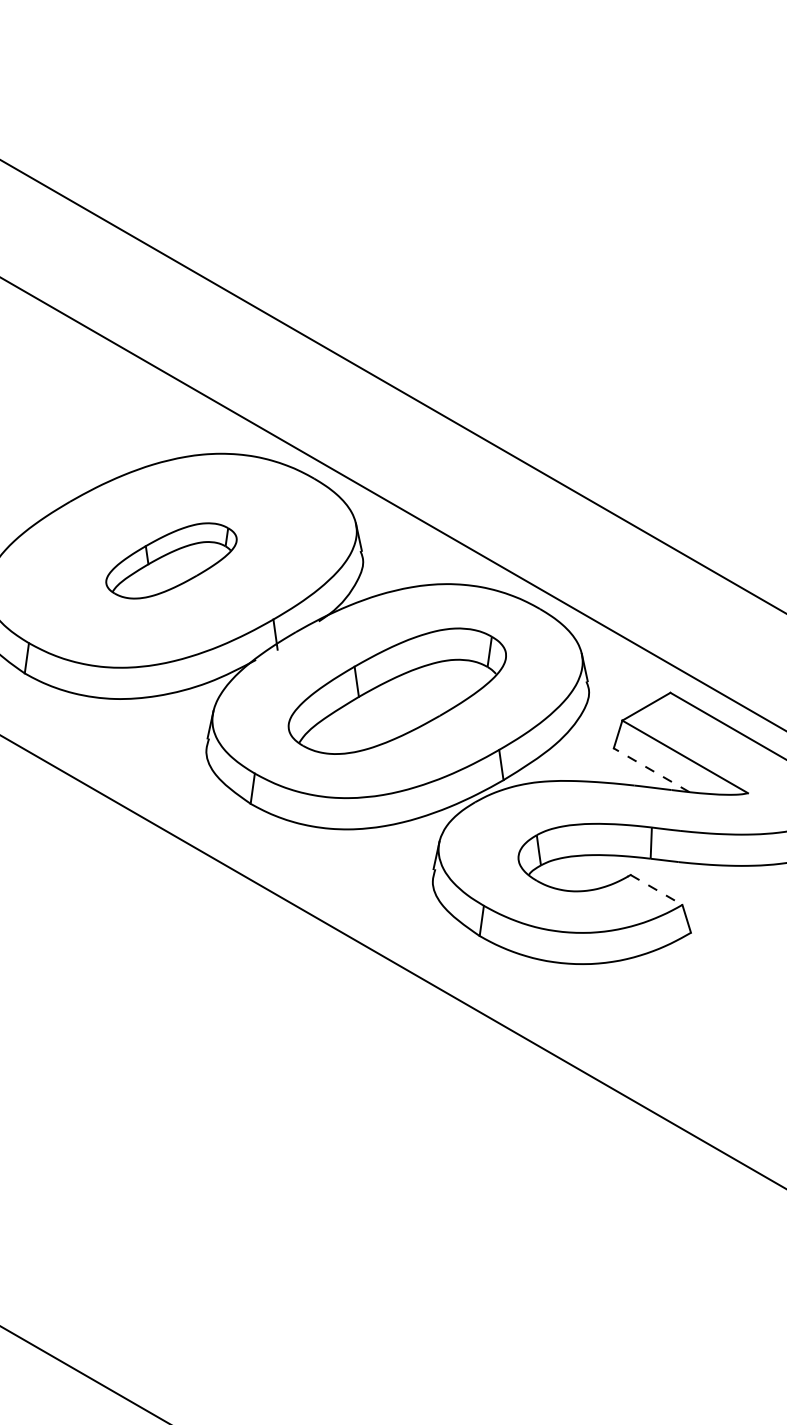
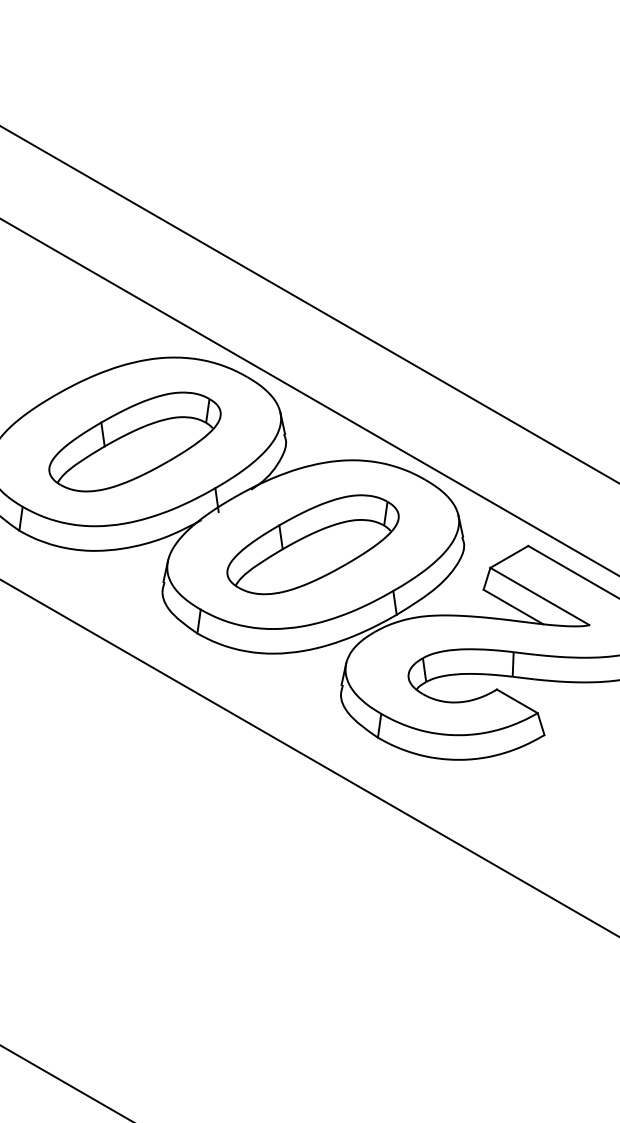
part: (171, 560) -> (135, 441), size x1.67
line: (651, 770) -> (513, 607), dashed -> solid
line: (656, 889) -> (517, 701), dashed -> solid

